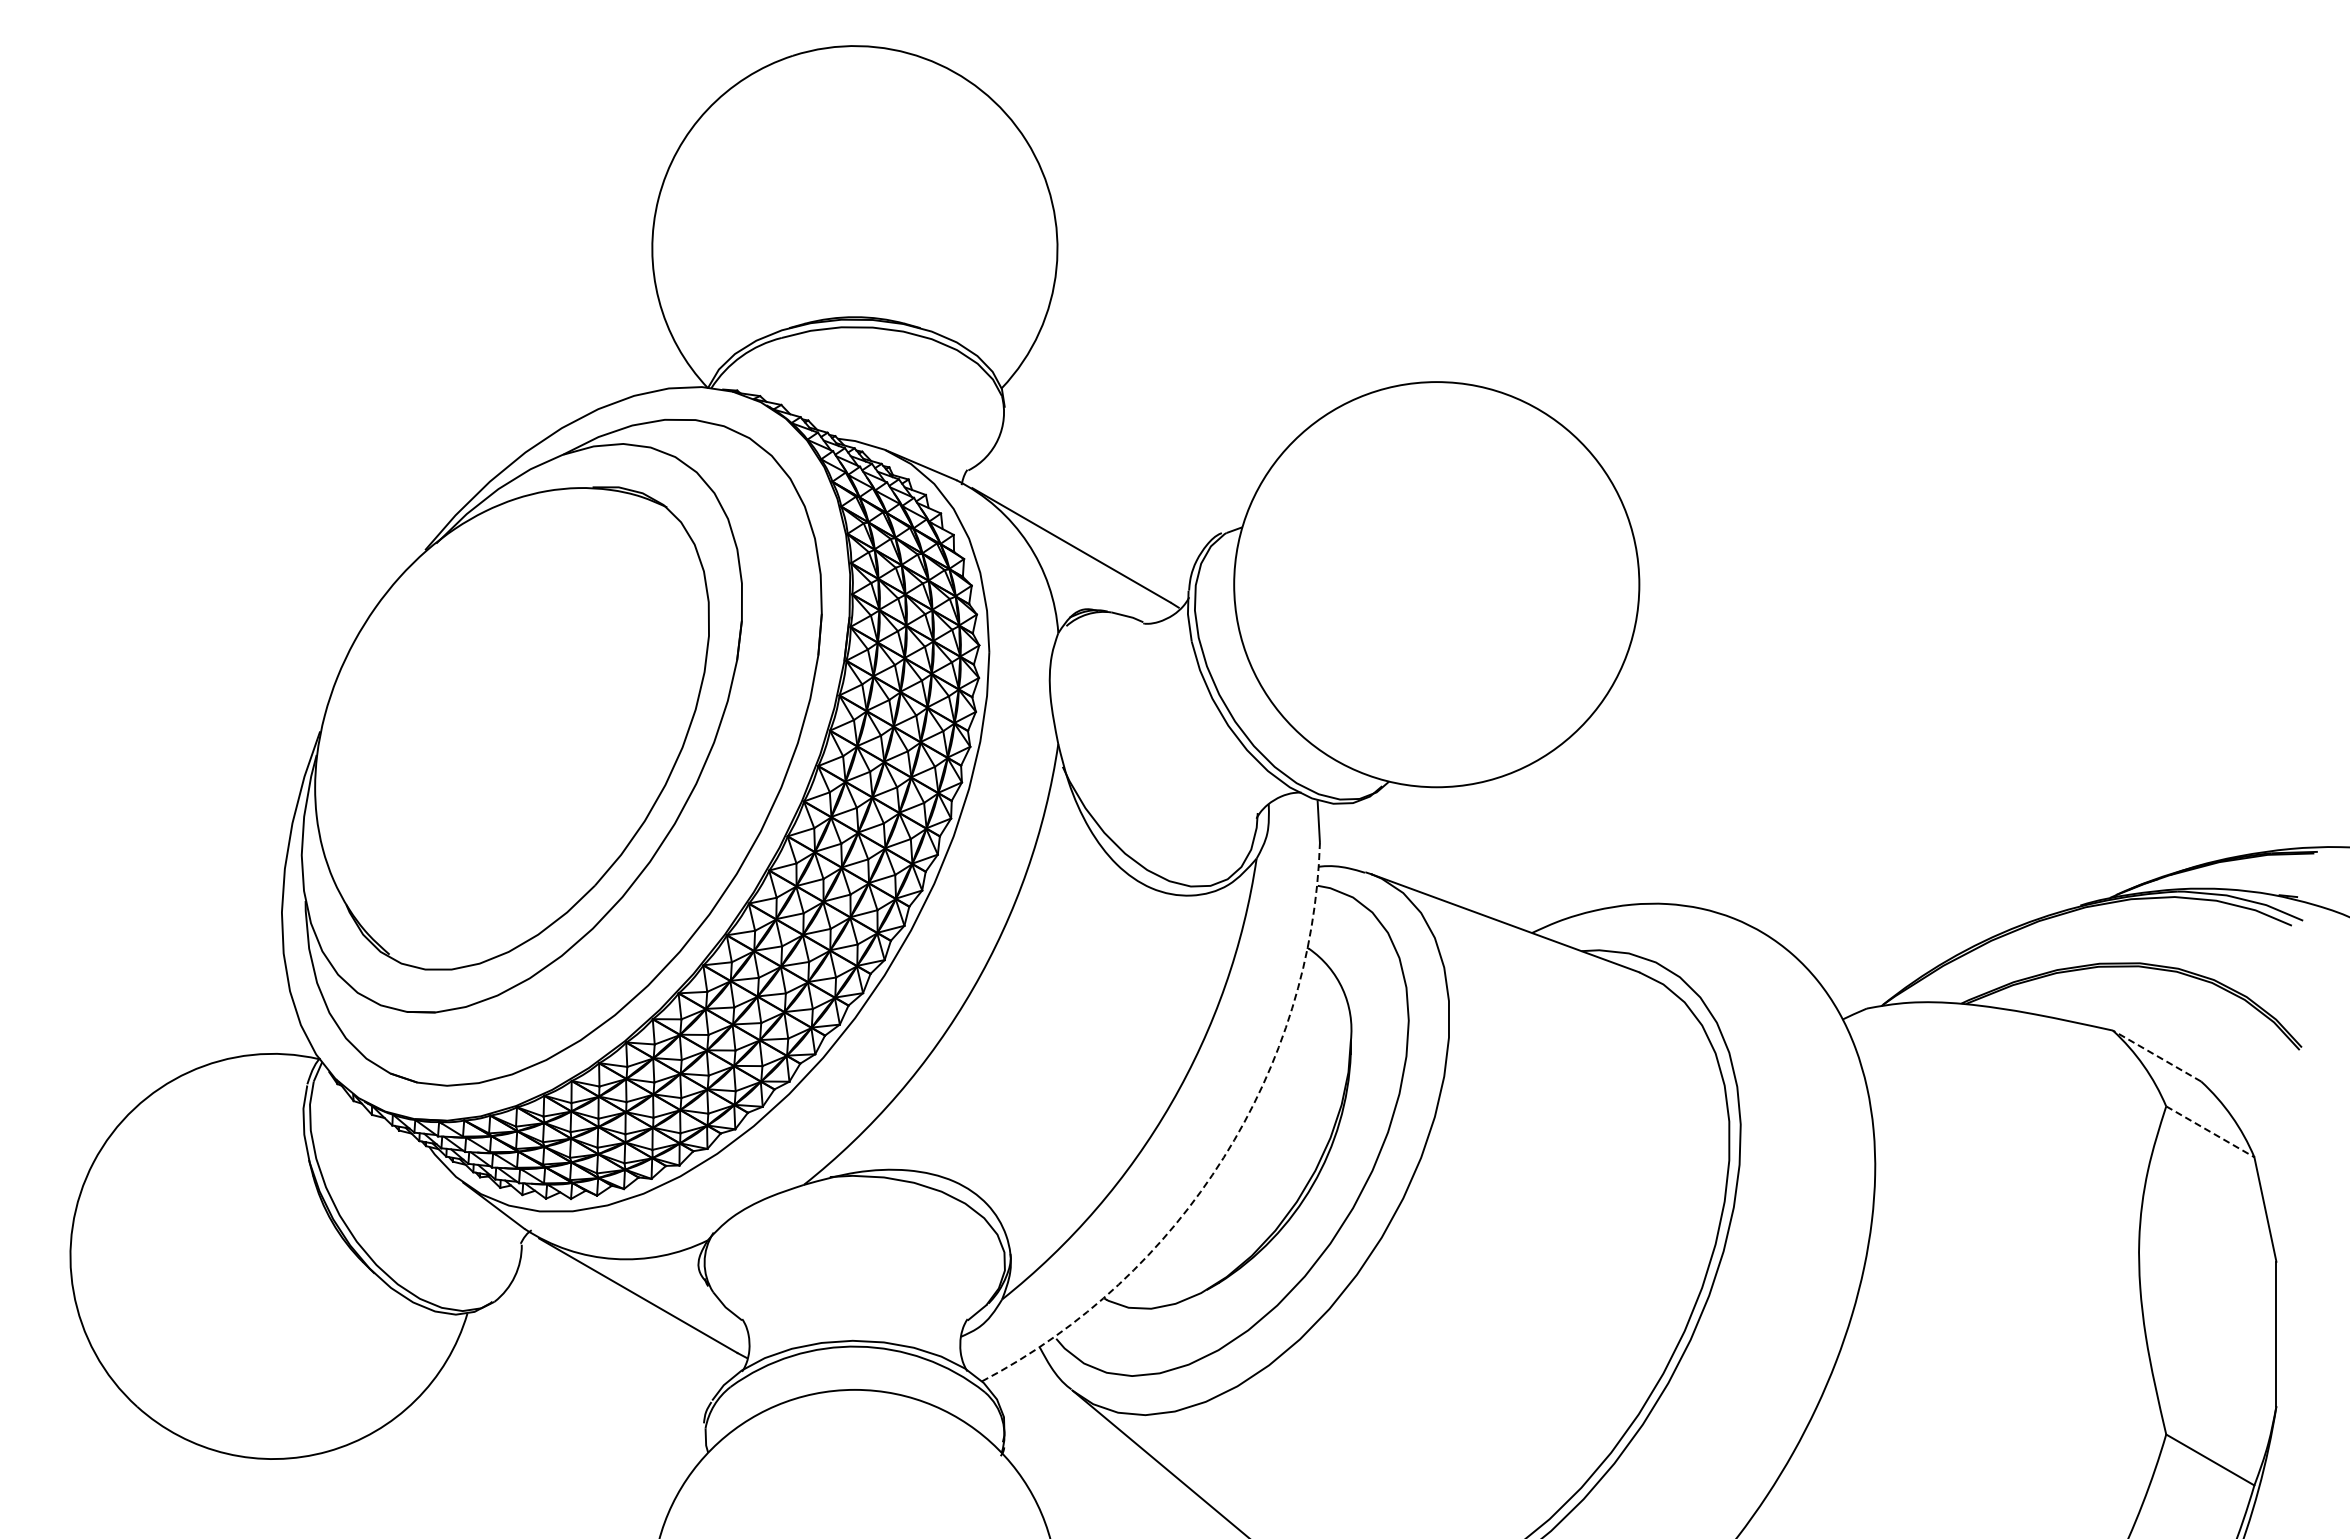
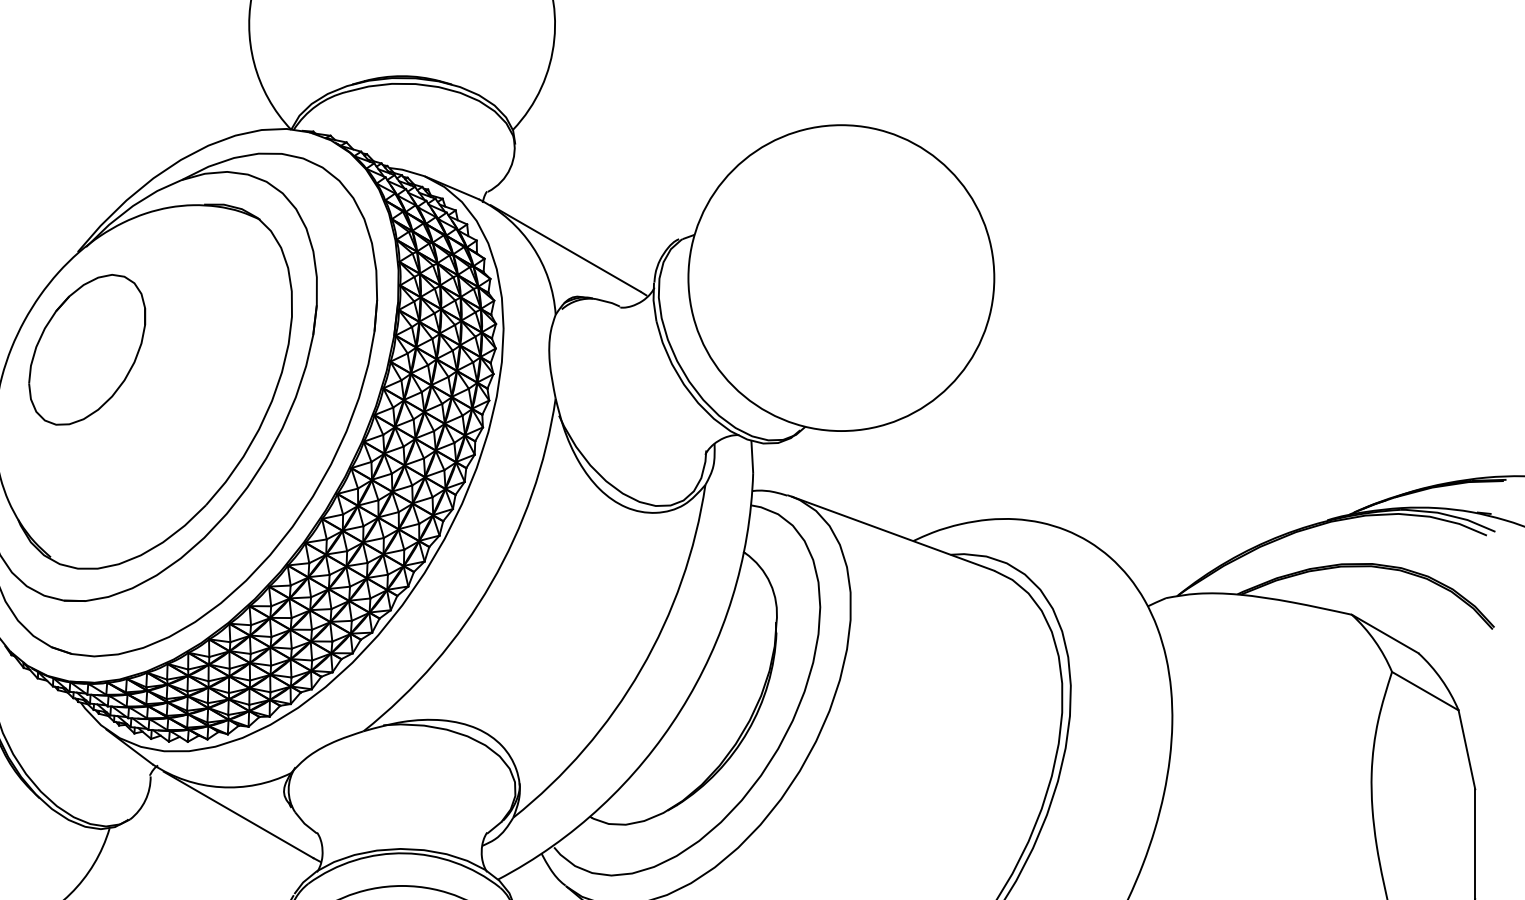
part: (437, 679) -> (87, 349), added
line: (2157, 1056) -> (1385, 634), dashed -> solid
line: (2210, 1131) -> (1425, 690), dashed -> solid
arc: (1223, 1157) -> (680, 710), dashed -> solid

